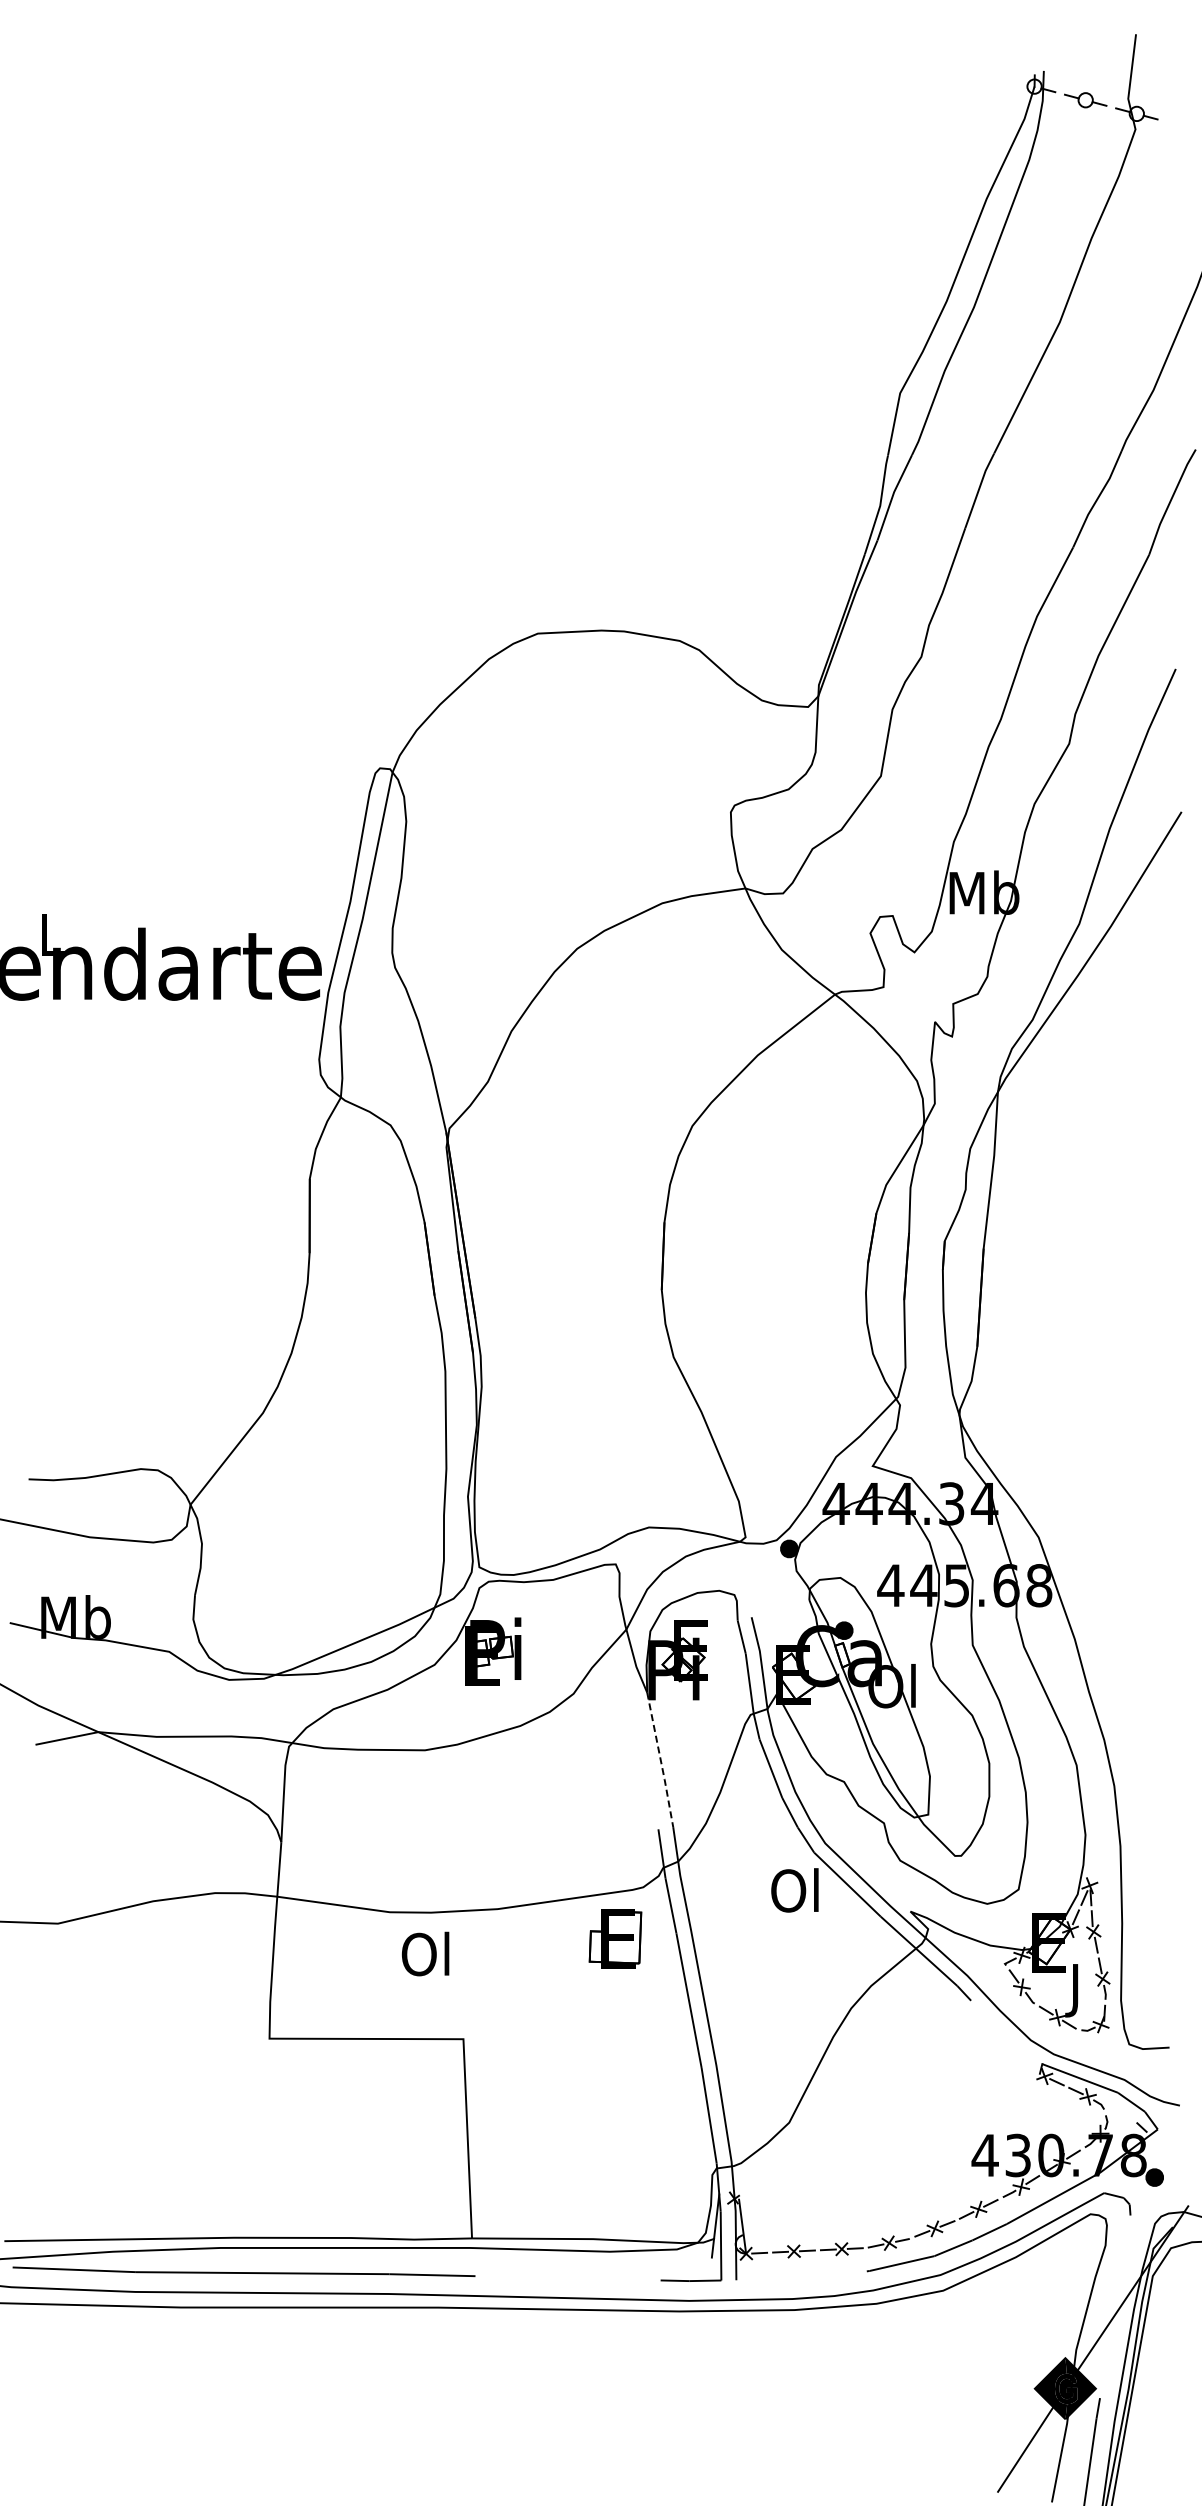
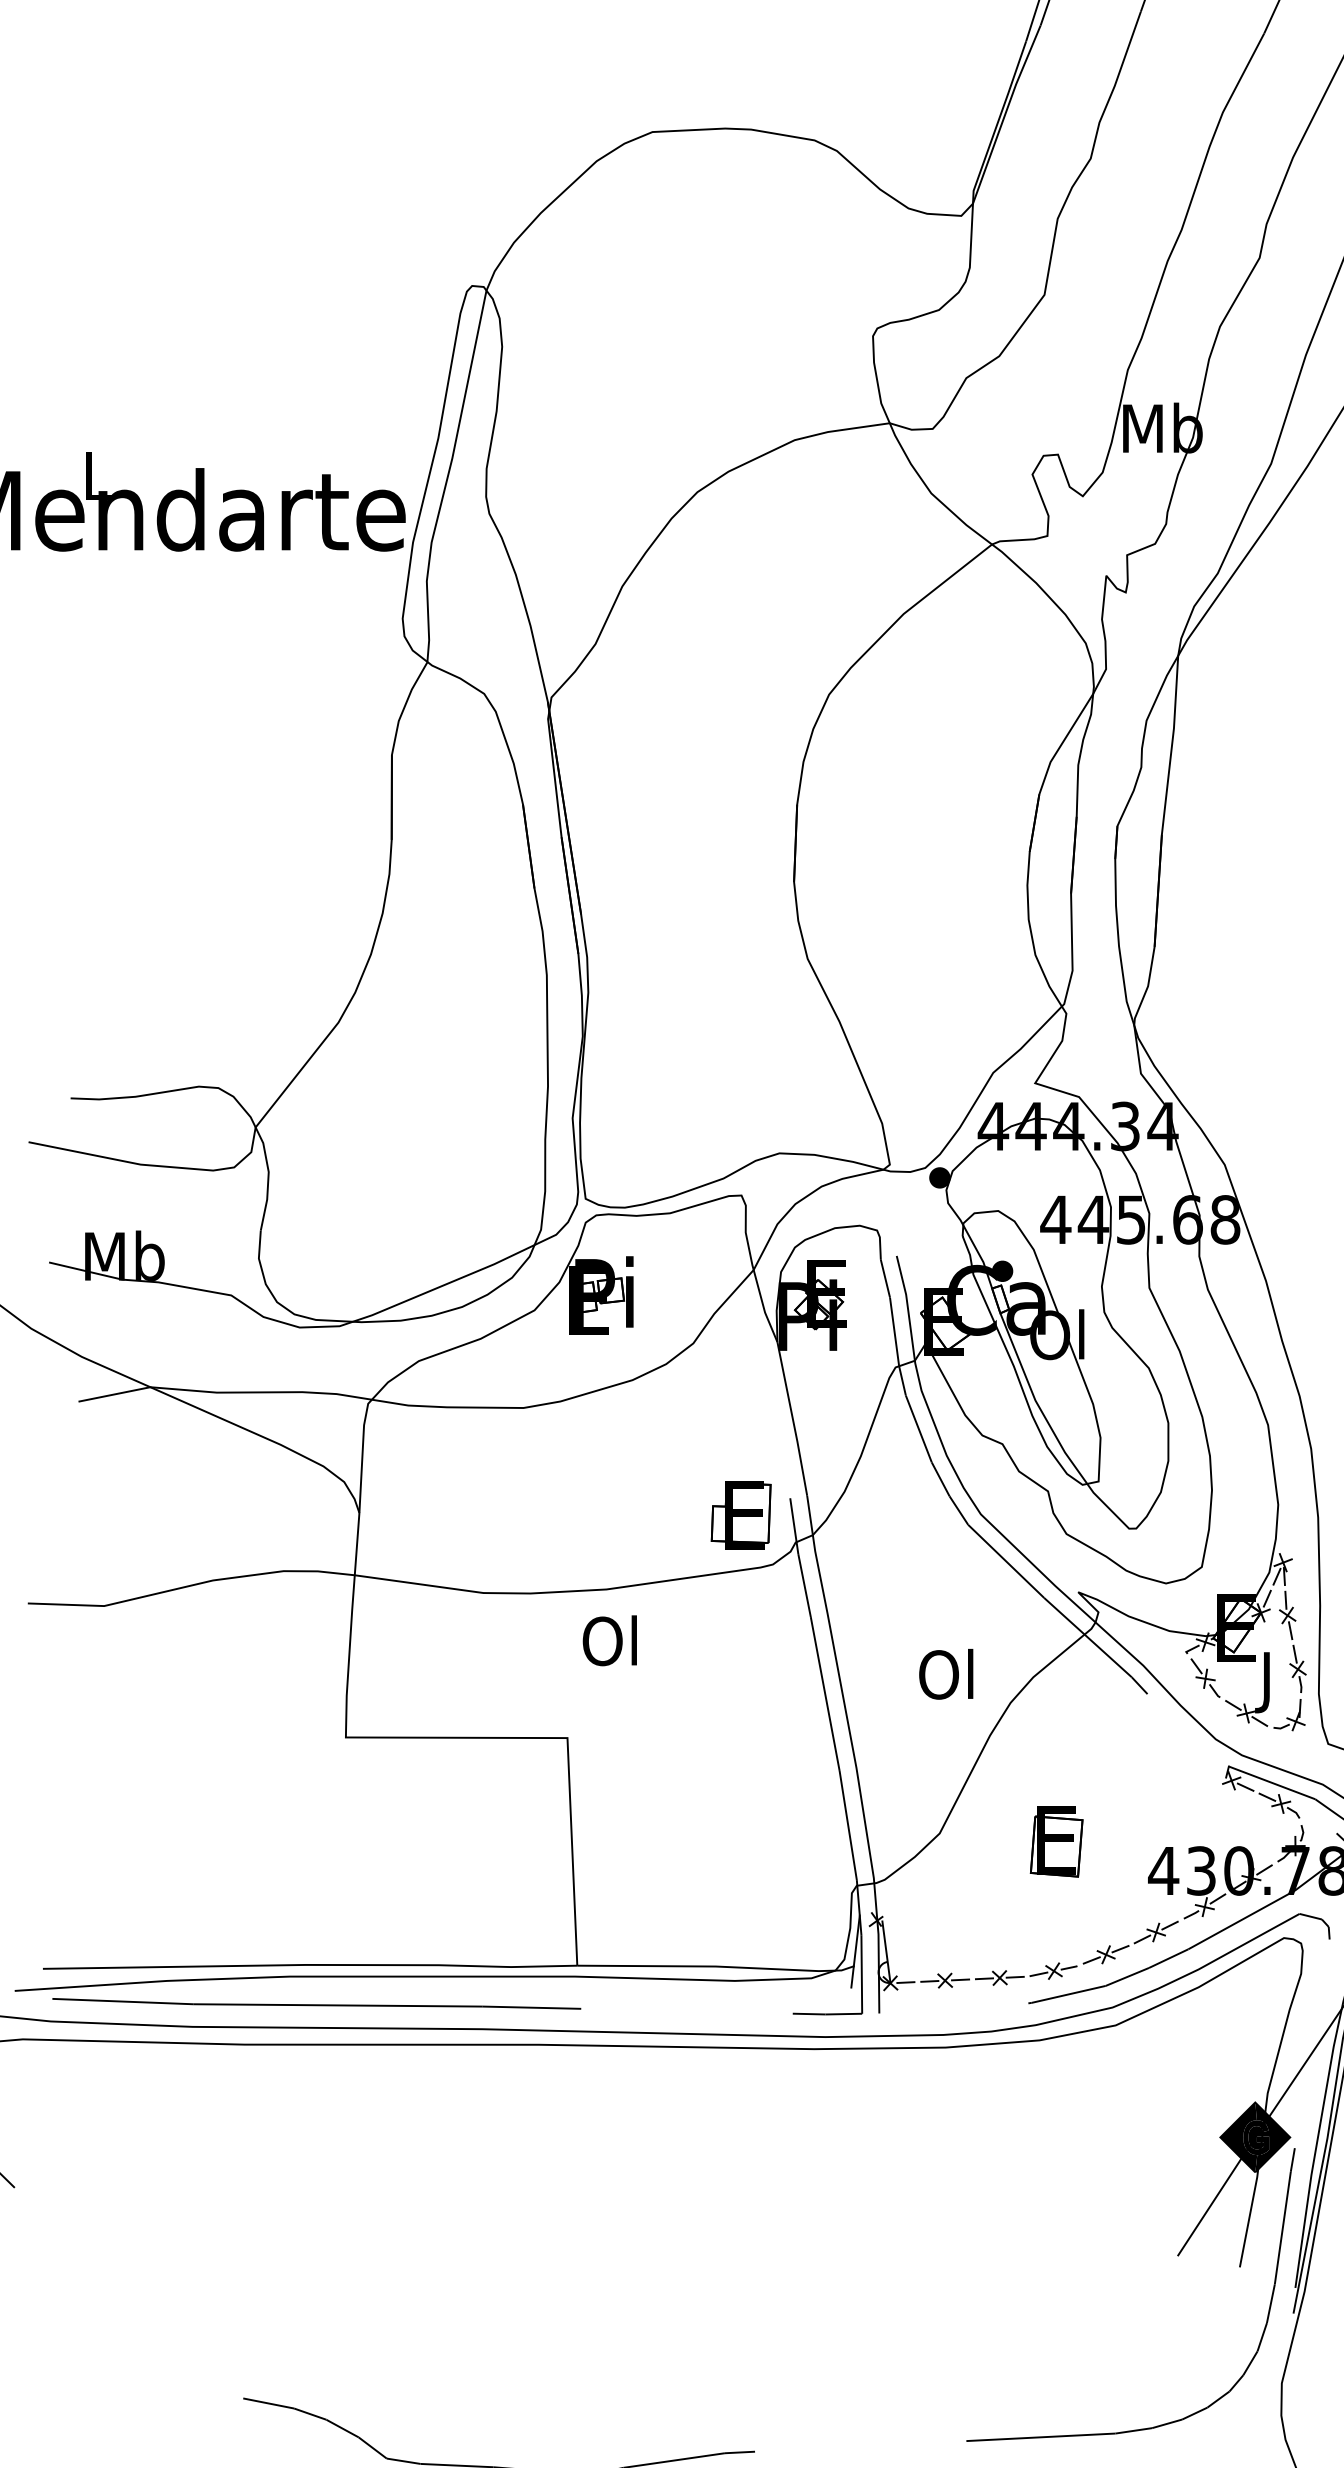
line: (660, 1761) -> (792, 1420), dashed -> solid
text: (794, 1890) -> (945, 1674), moved
part: (615, 1938) -> (741, 1514), moved
text: (425, 1953) -> (609, 1640), moved
part: (891, 2130) -> (1056, 1842), added

